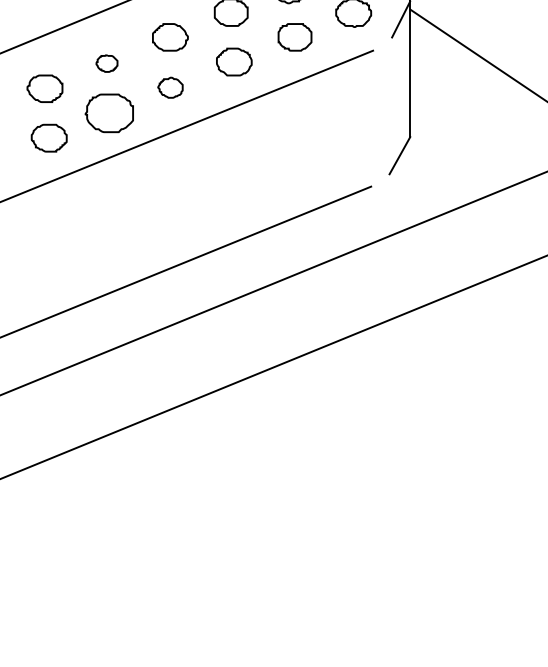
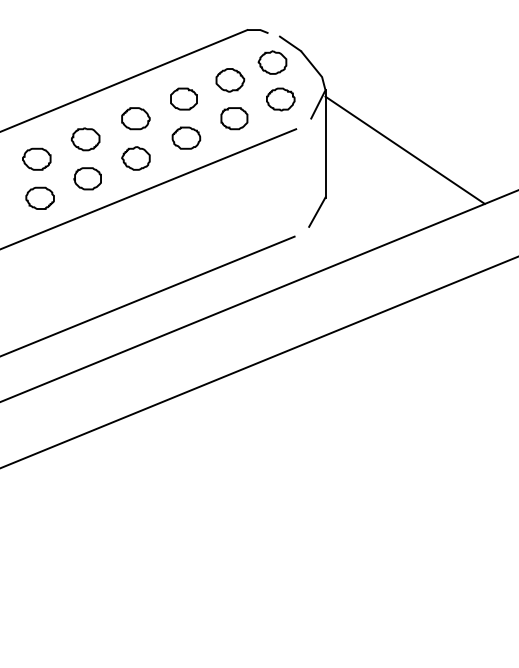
part: (106, 63) -> (85, 139), size x1.67
part: (169, 87) -> (135, 158), size x1.43
part: (109, 113) -> (87, 178), size x0.71

